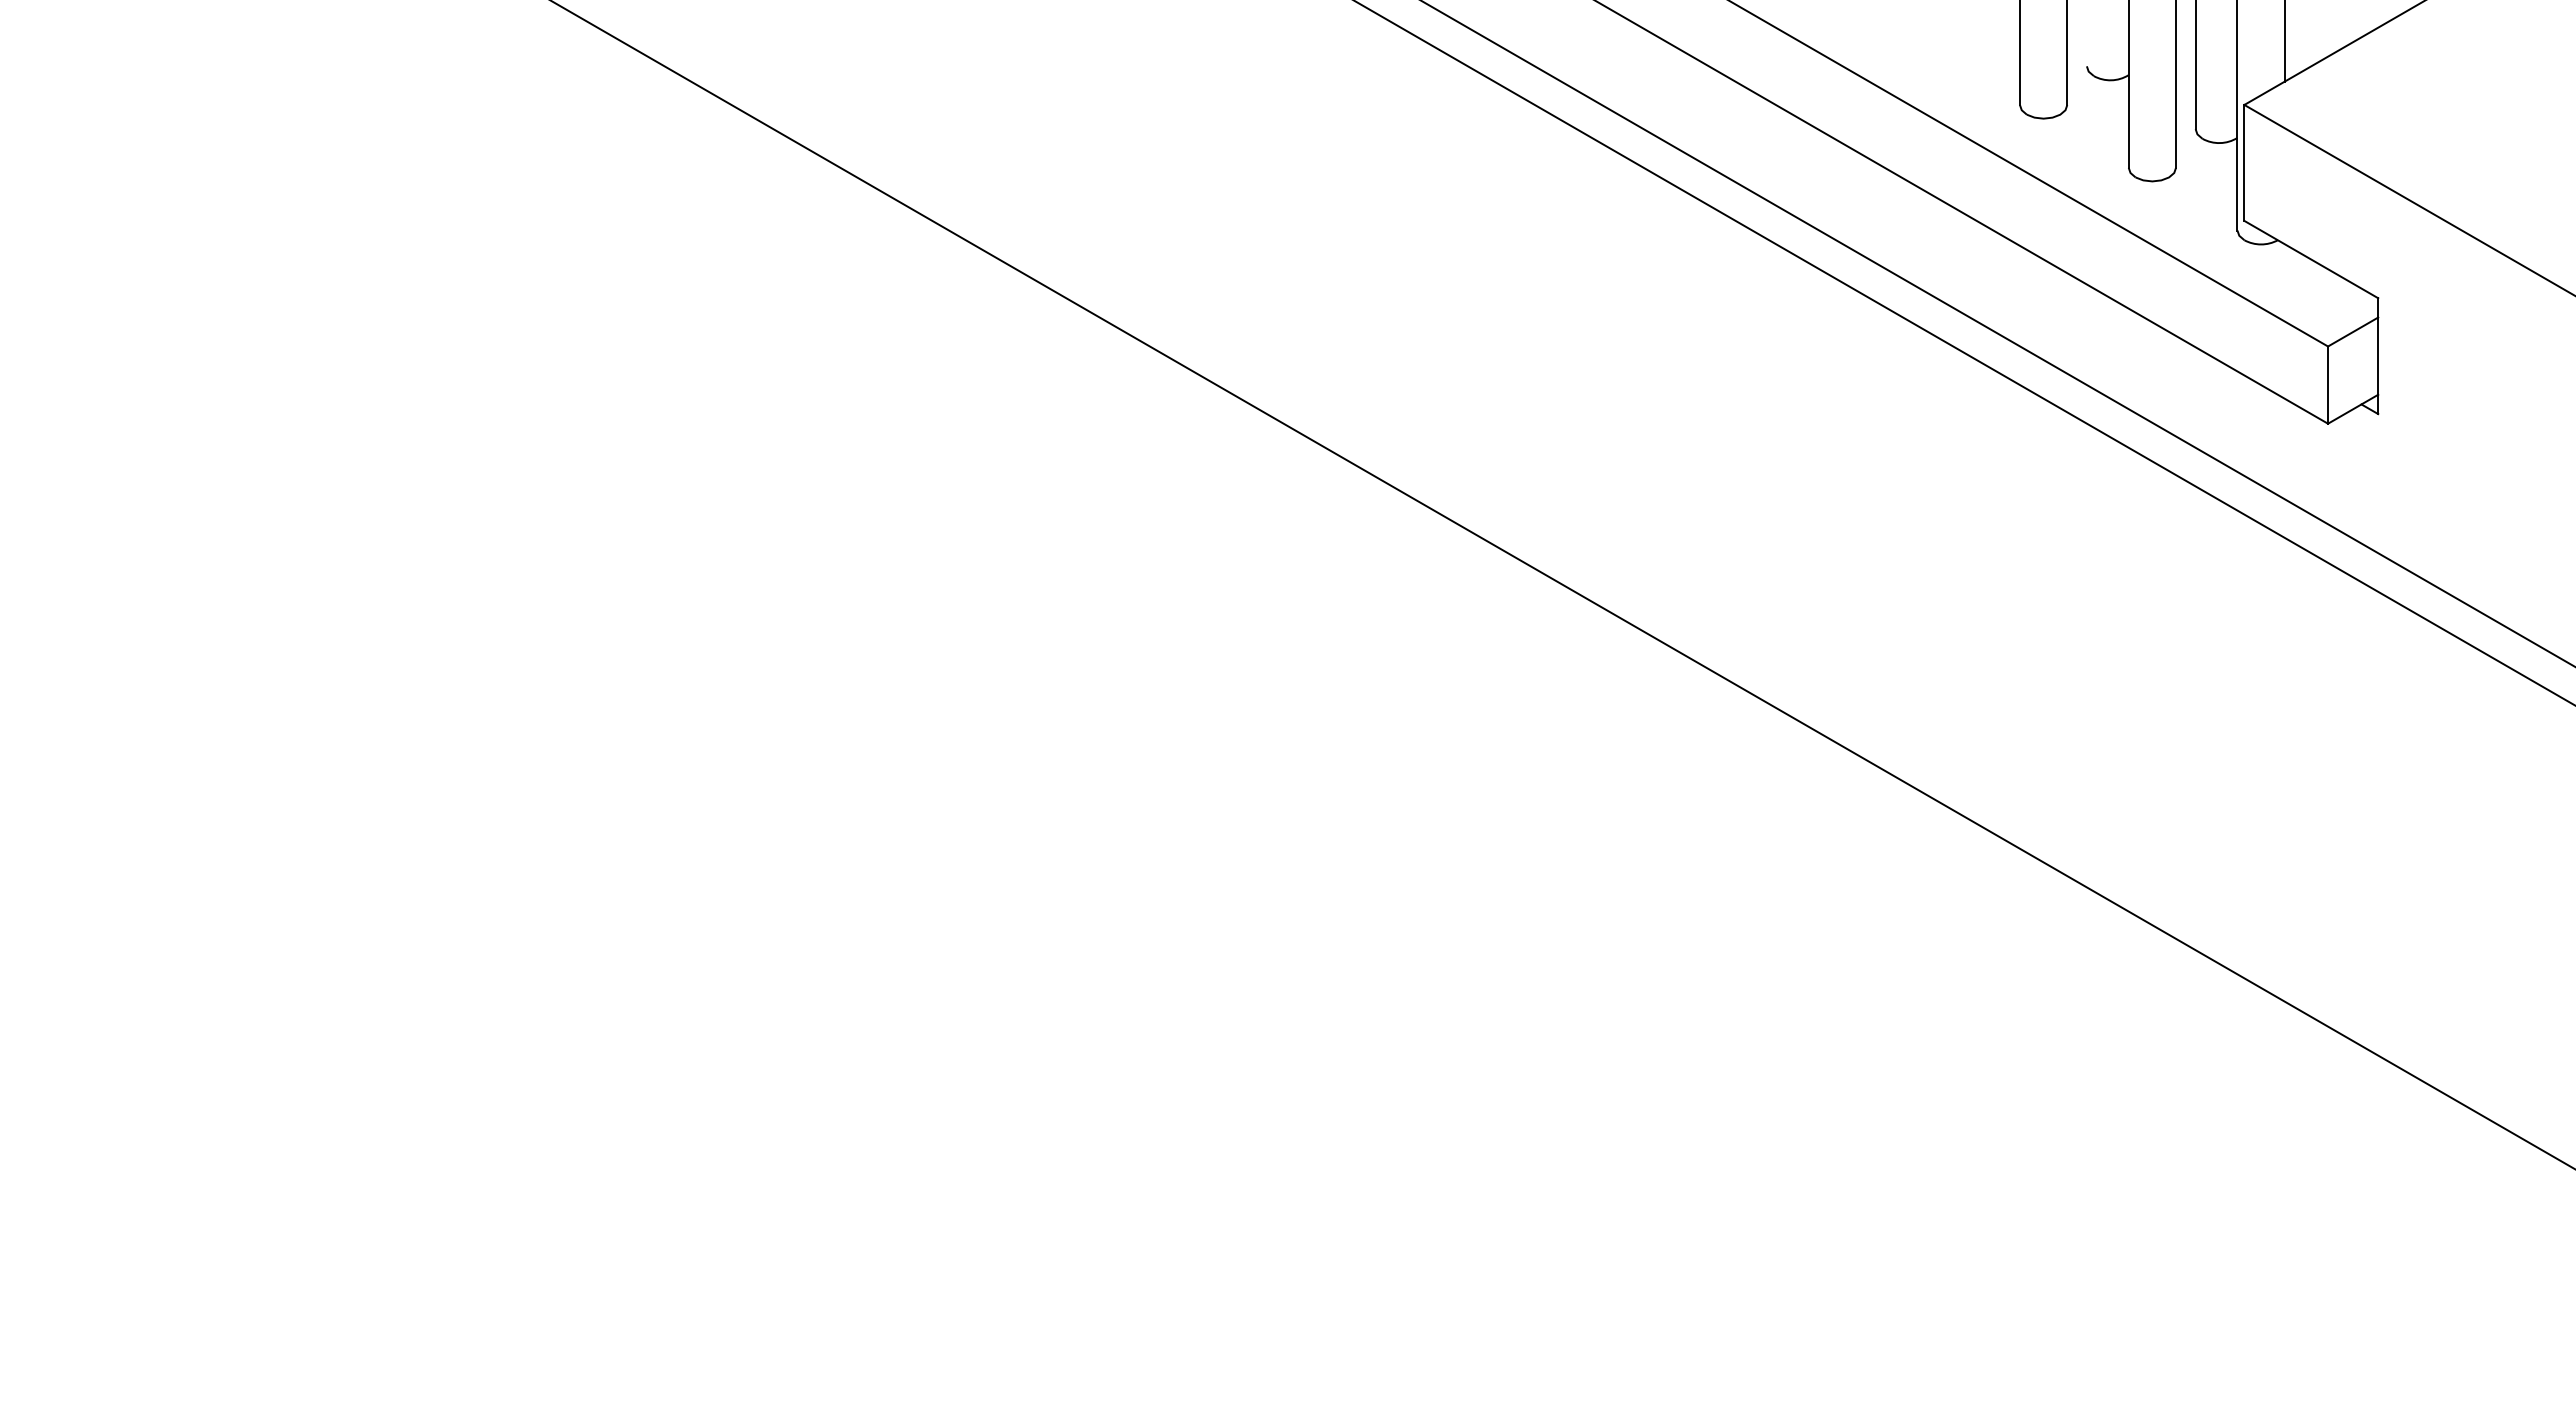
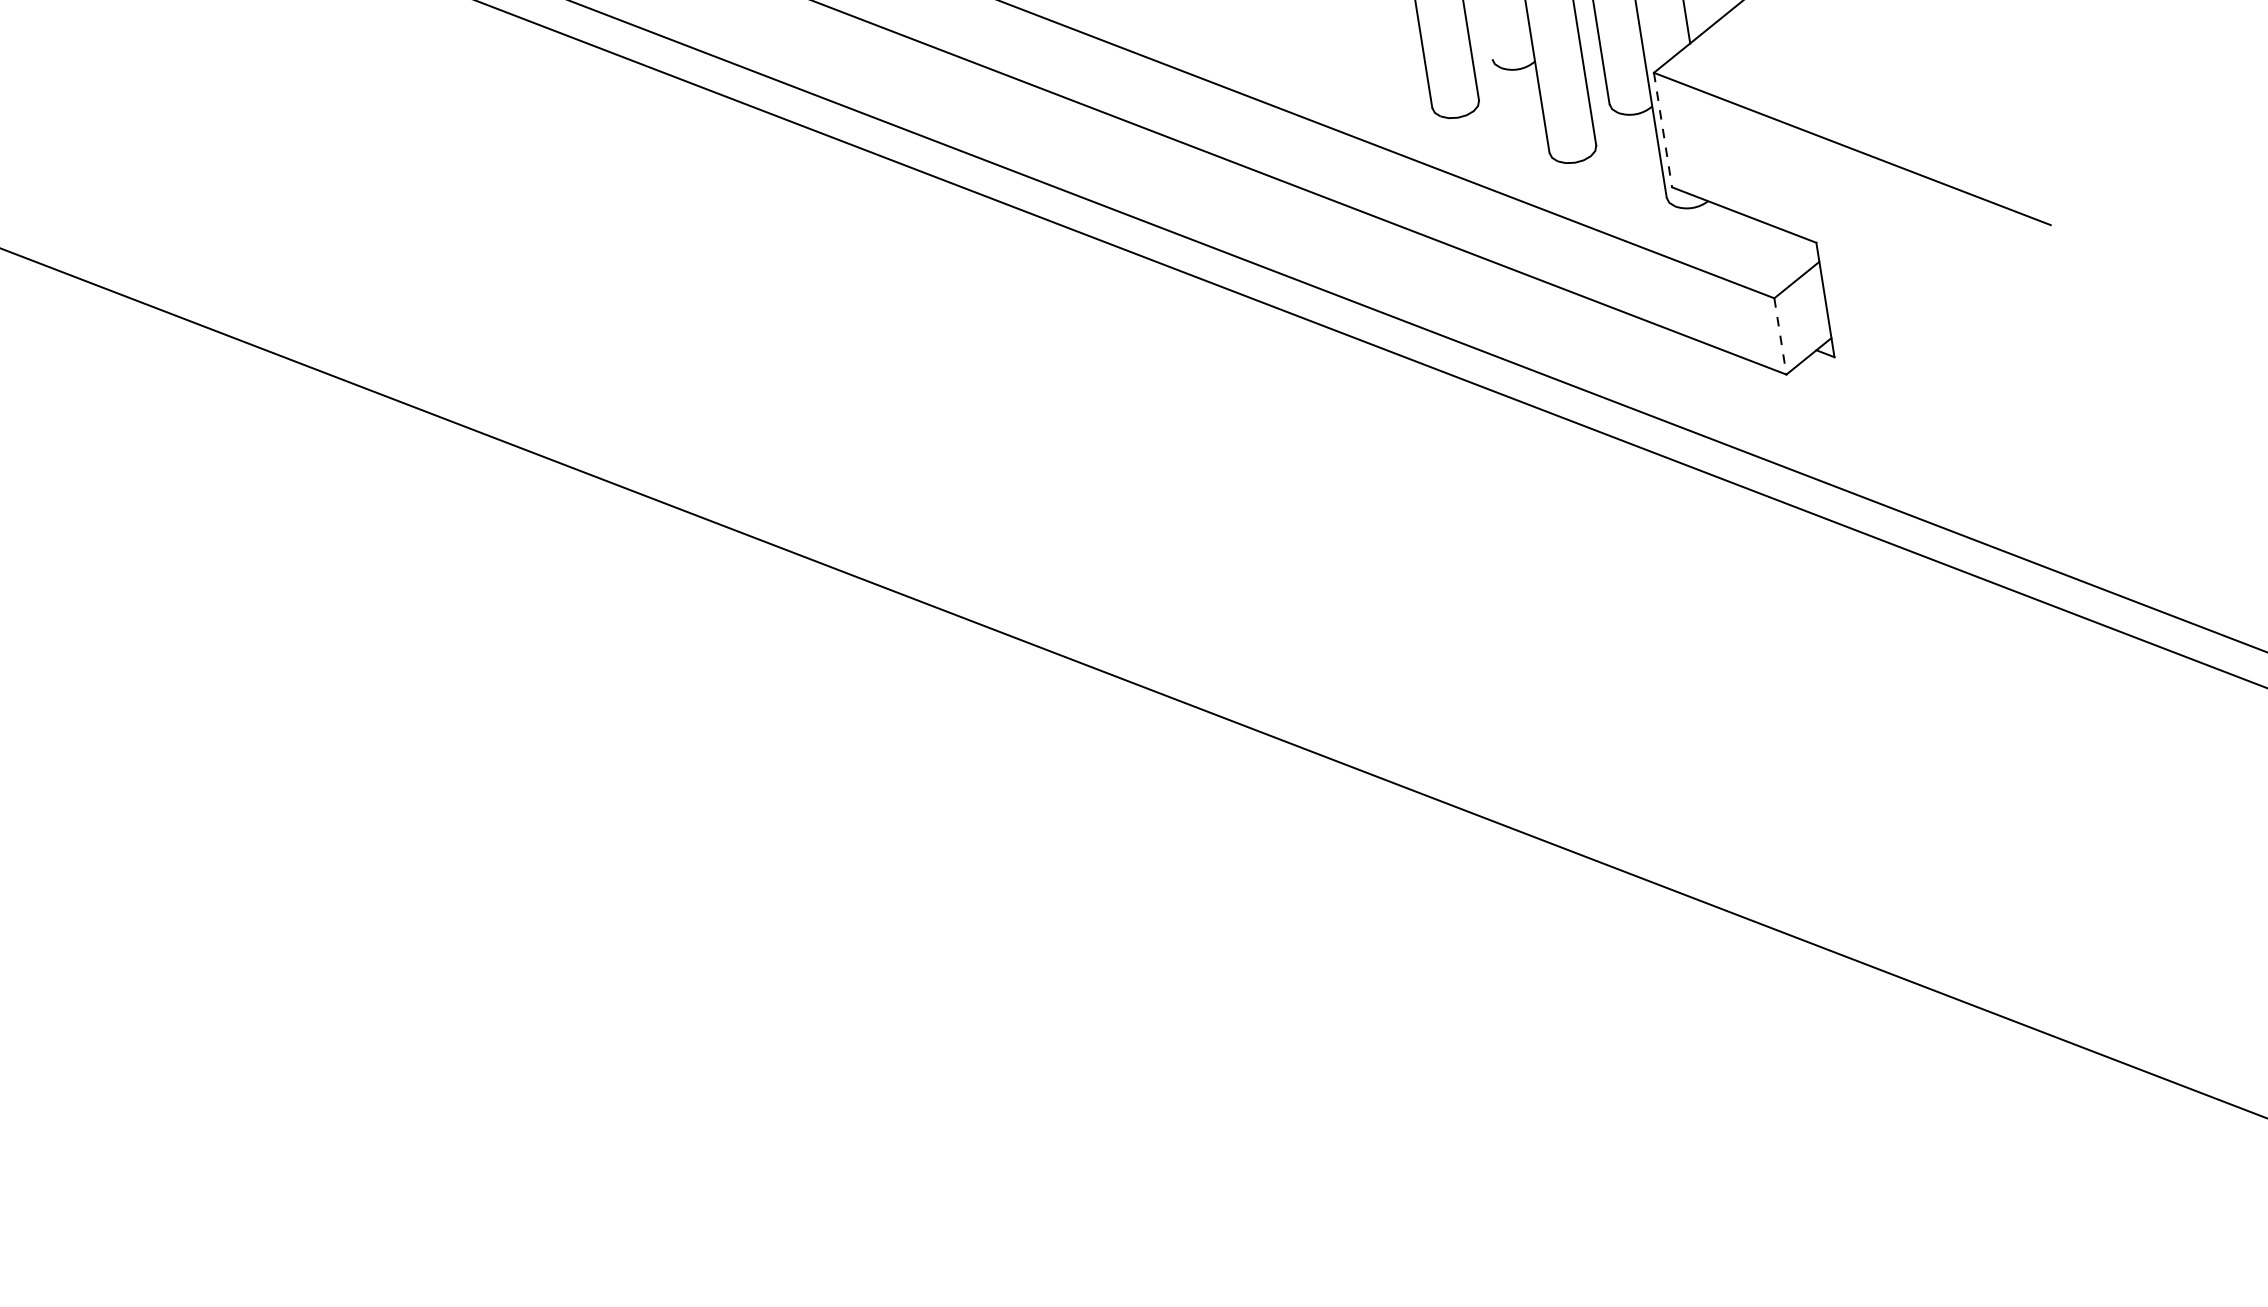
line: (2244, 162) -> (1663, 129), solid -> dashed
line: (2328, 385) -> (1780, 336), solid -> dashed

